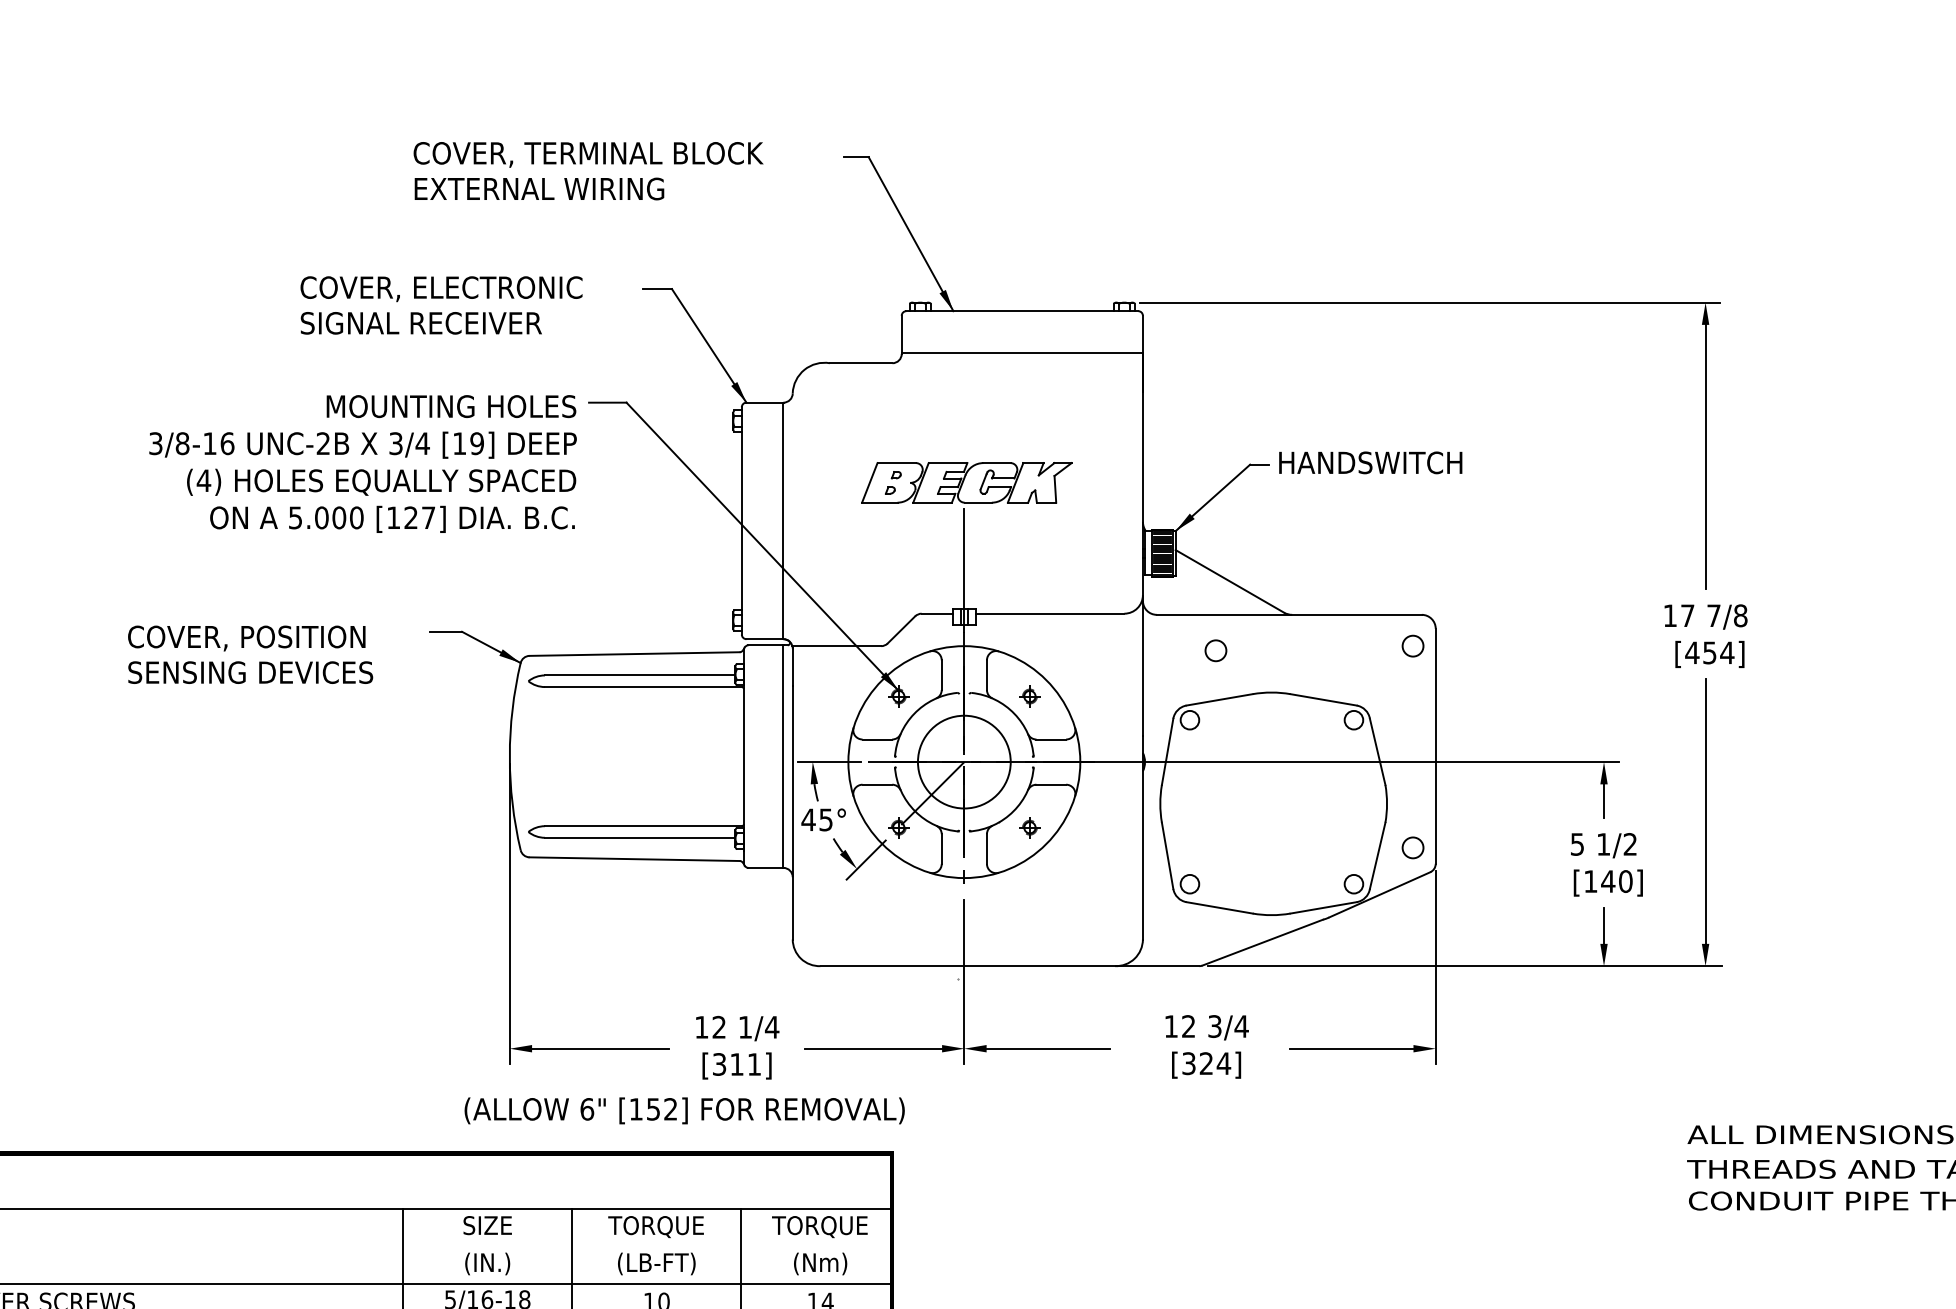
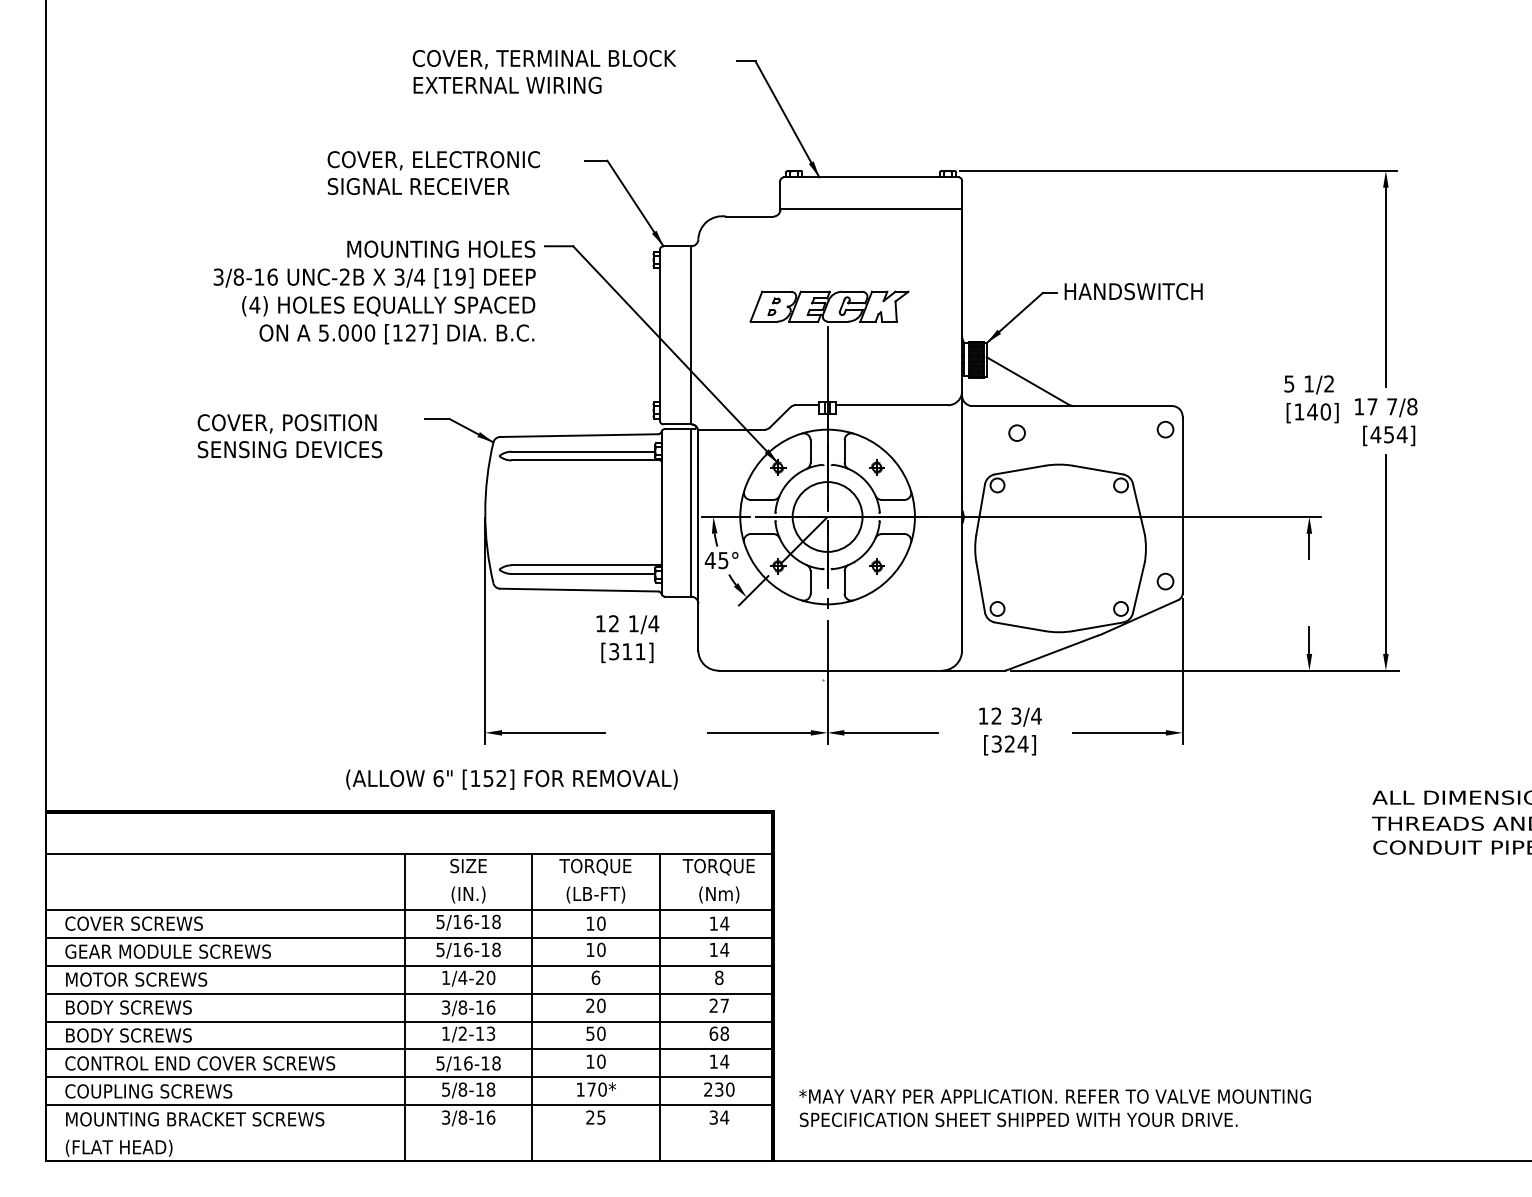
text: (1606, 865) -> (1311, 399), moved
text: (737, 1048) -> (627, 639), moved
text: (684, 1110) -> (511, 779), moved

